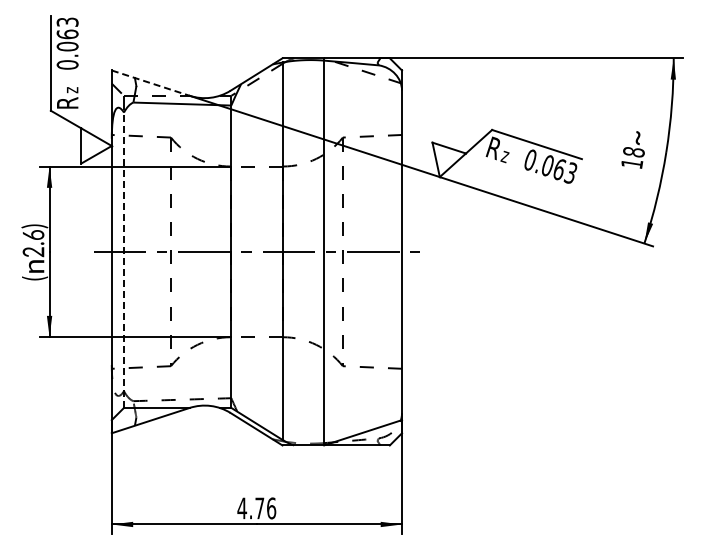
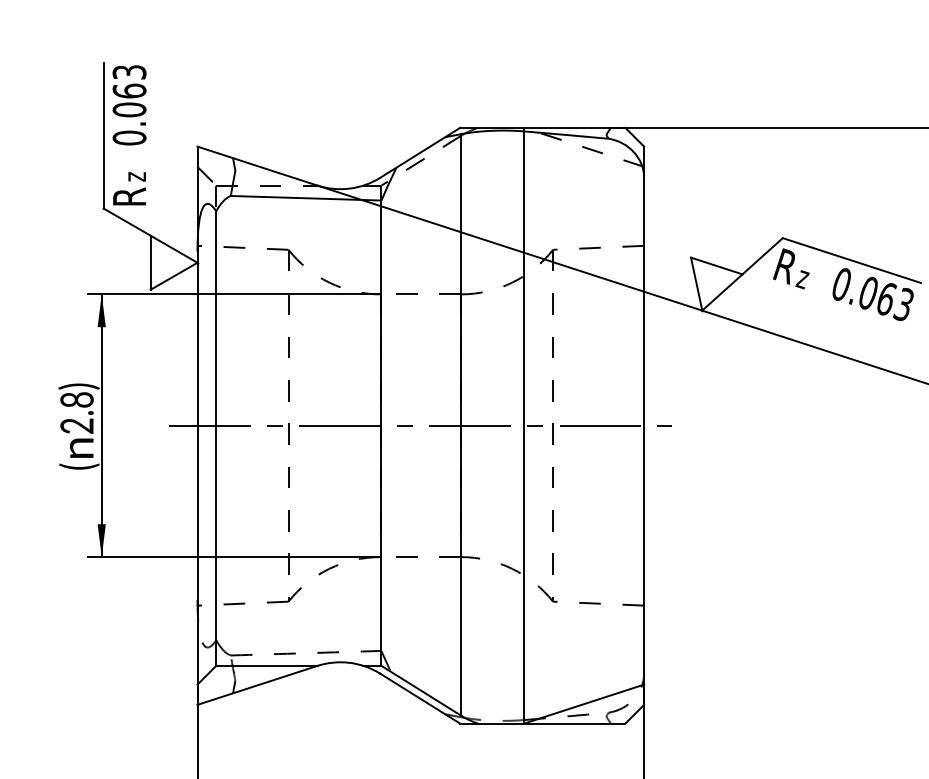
line: (150, 83) -> (257, 166), dashed -> solid
text: (32, 235) -> (75, 400), 2.6) -> 2.8)
line: (124, 260) -> (217, 439), dashed -> solid

